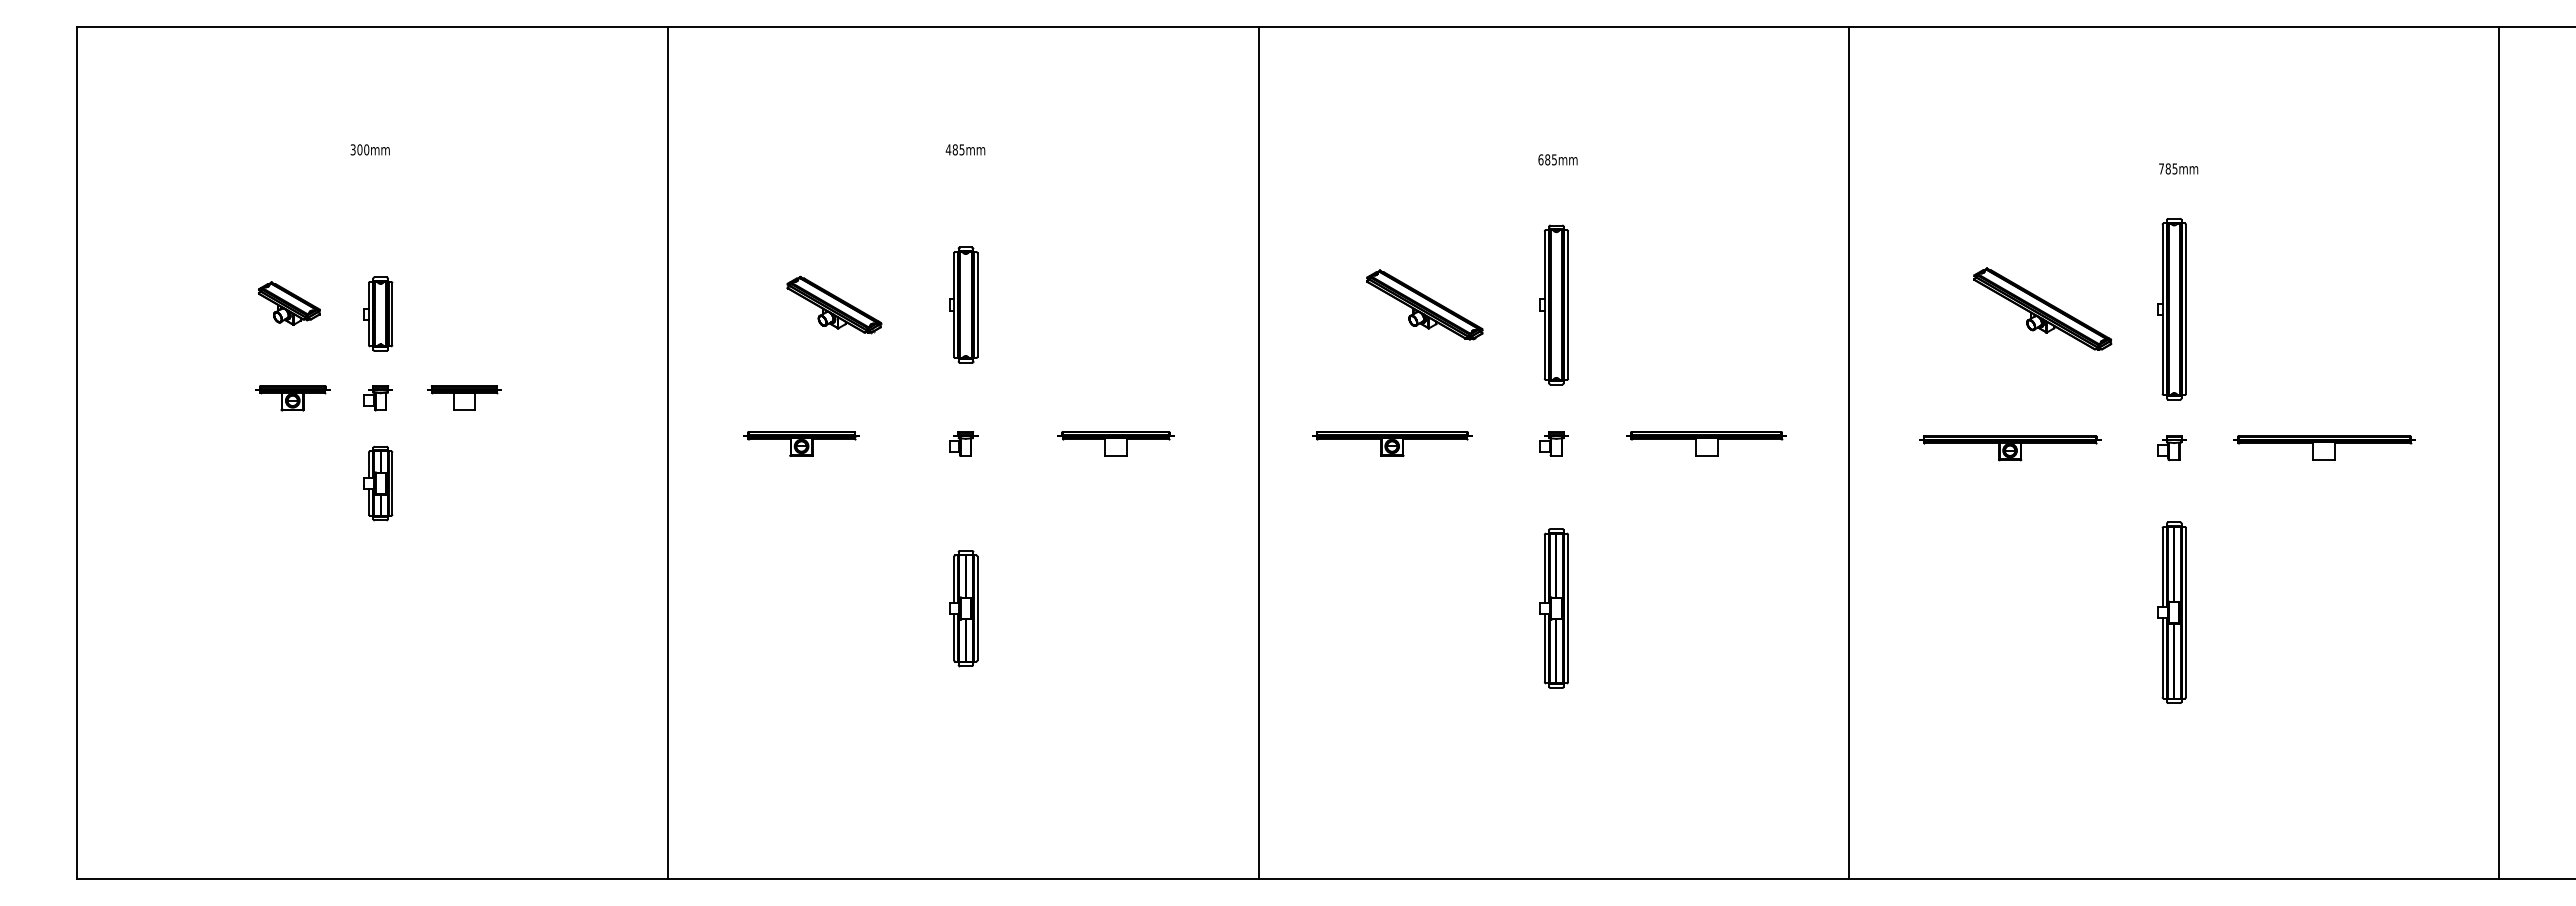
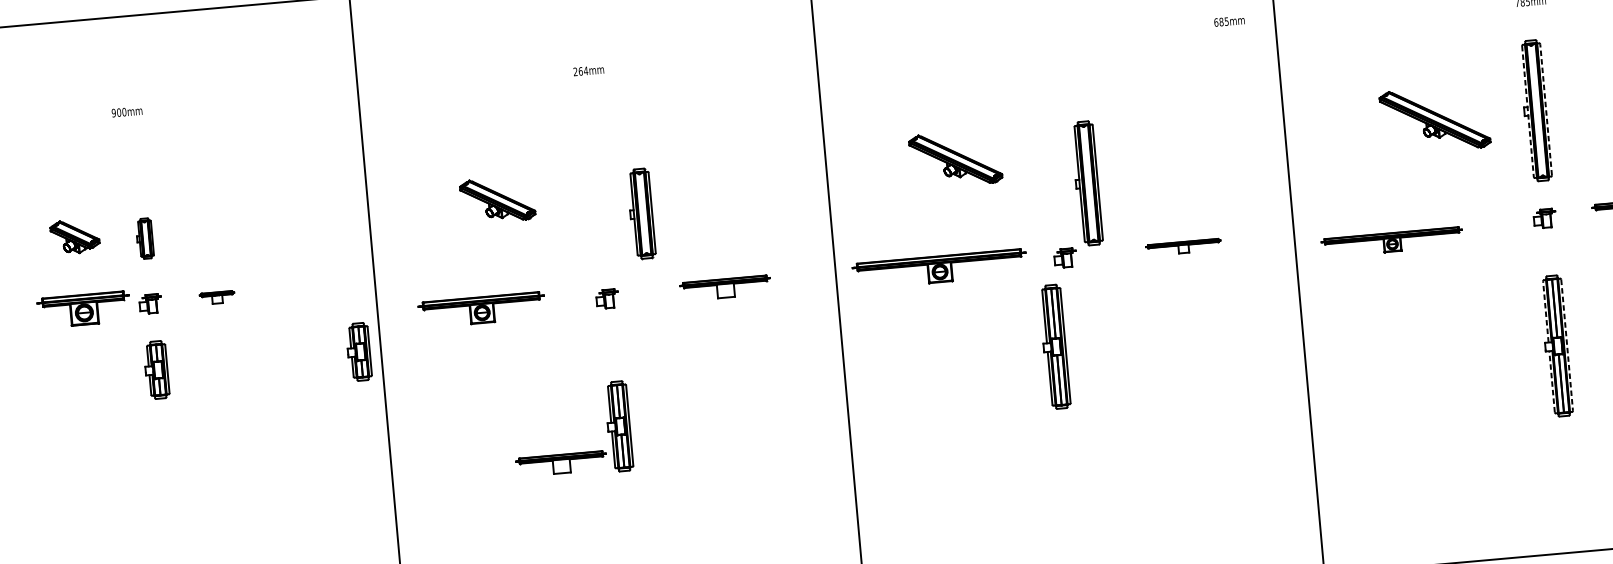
text: (352, 149) -> (113, 112), 300mm -> 900mm
text: (954, 149) -> (580, 71), 485mm -> 264mm
text: (1557, 159) -> (1229, 21), moved
part: (963, 304) -> (641, 213), moved
part: (1553, 304) -> (1086, 183), moved
line: (2162, 309) -> (1527, 111), solid -> dashed
line: (2186, 309) -> (1546, 110), solid -> dashed
part: (378, 313) -> (144, 238), size x0.7
part: (464, 397) -> (217, 297), size x0.6
part: (292, 398) -> (84, 310), size x1.6
part: (801, 443) -> (481, 309), size x1.4
part: (1392, 443) -> (940, 268), size x1.4
part: (1706, 443) -> (1183, 247), size x0.6
part: (2010, 448) -> (1392, 242), moved
part: (639, 483) -> (358, 352), added
line: (2162, 567) -> (1545, 311), solid -> dashed
part: (1553, 608) -> (1054, 347), moved
line: (2186, 612) -> (1567, 344), solid -> dashed
part: (885, 649) -> (561, 463), added
line: (2162, 657) -> (1551, 381), solid -> dashed

